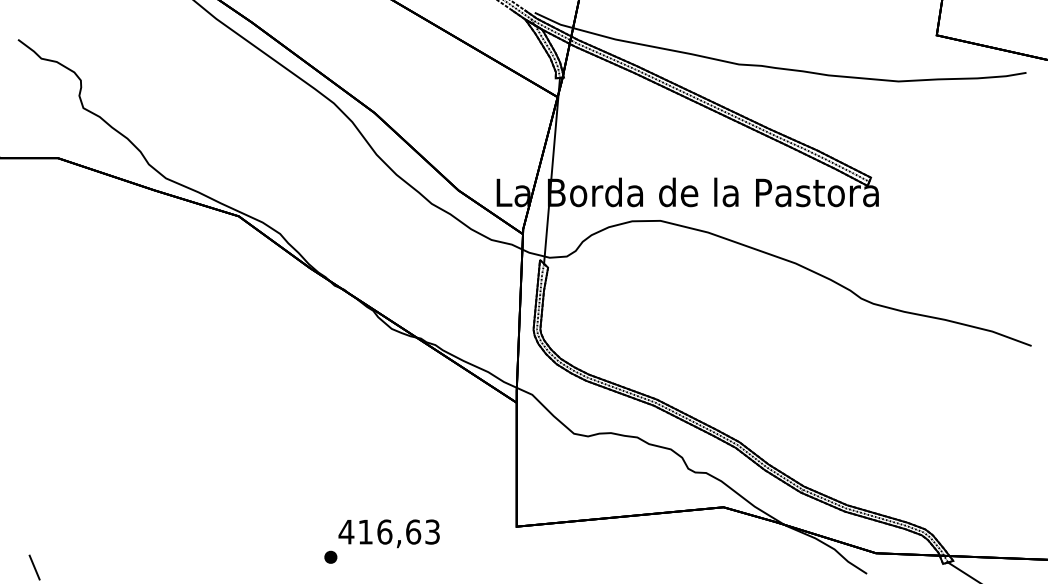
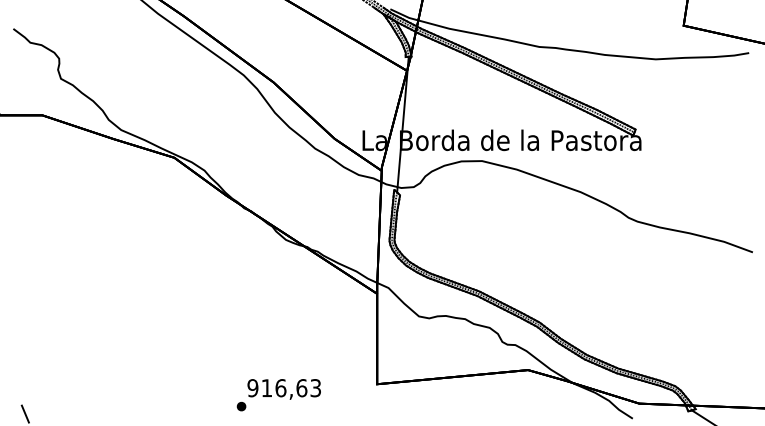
text: (346, 531) -> (252, 387), 416,63 -> 916,63

